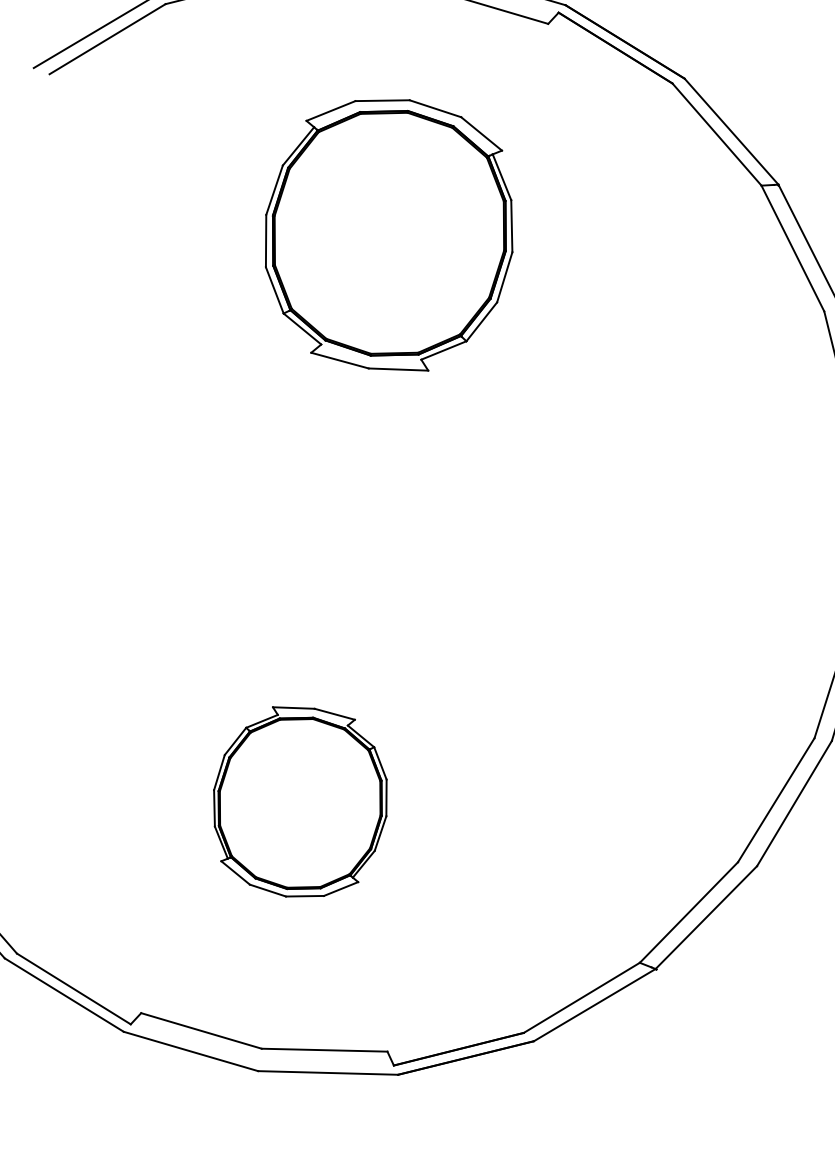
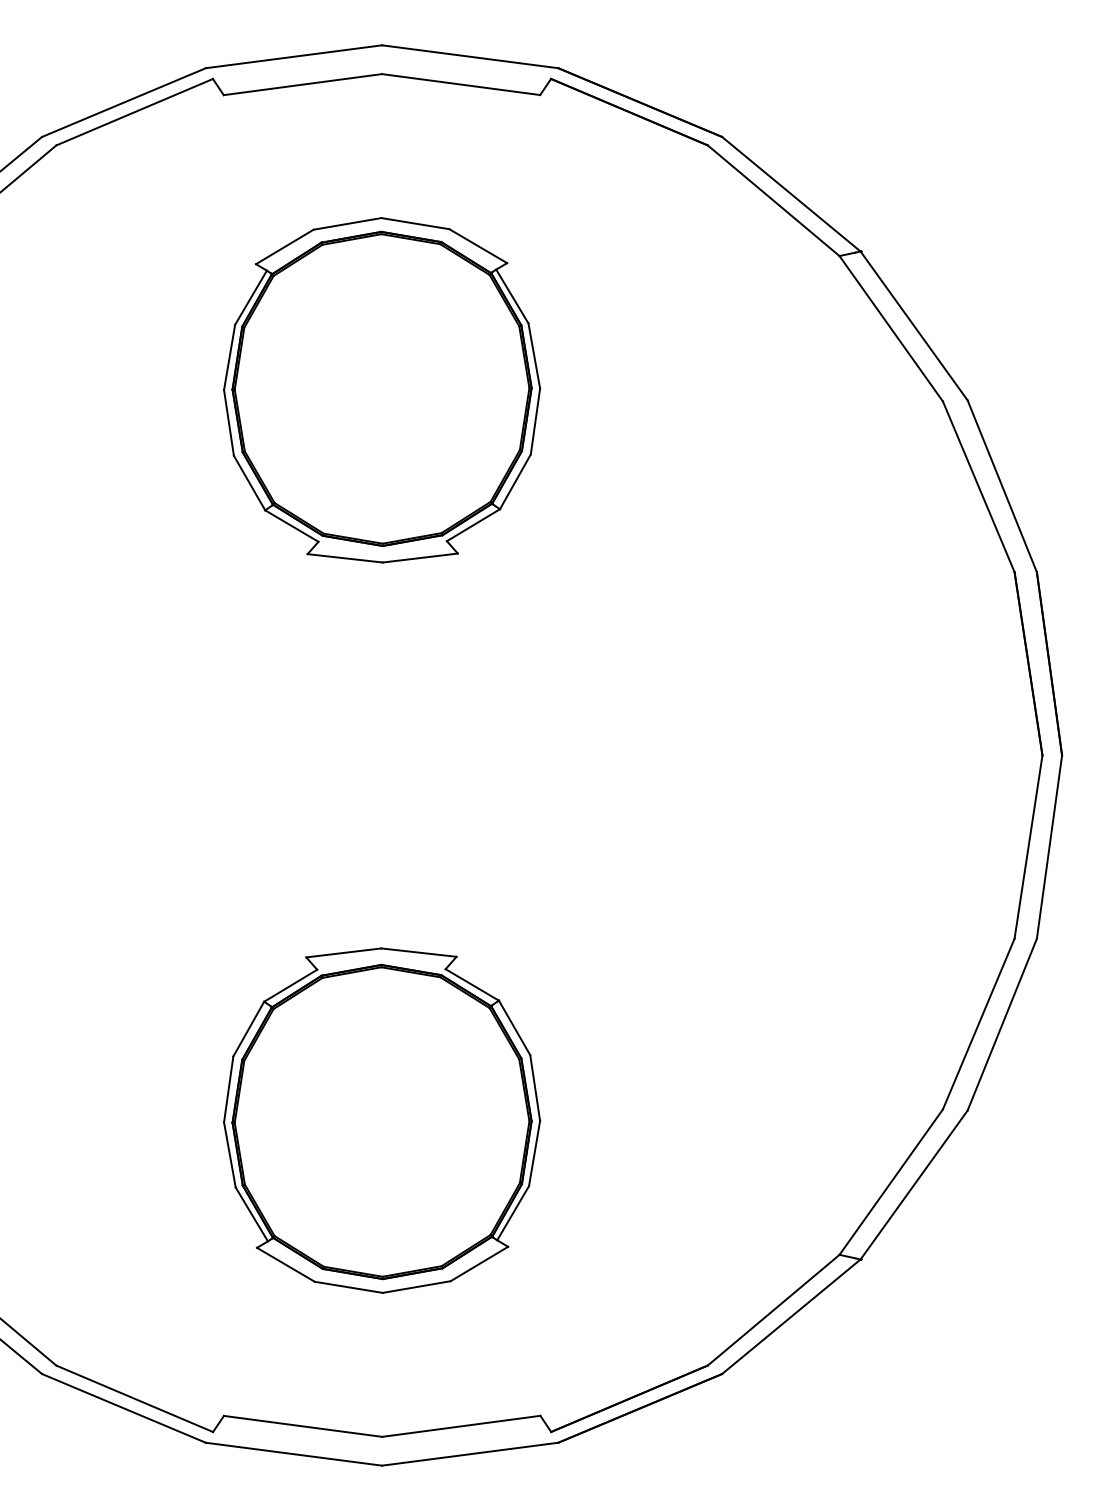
part: (300, 802) -> (382, 1120), size x1.43

